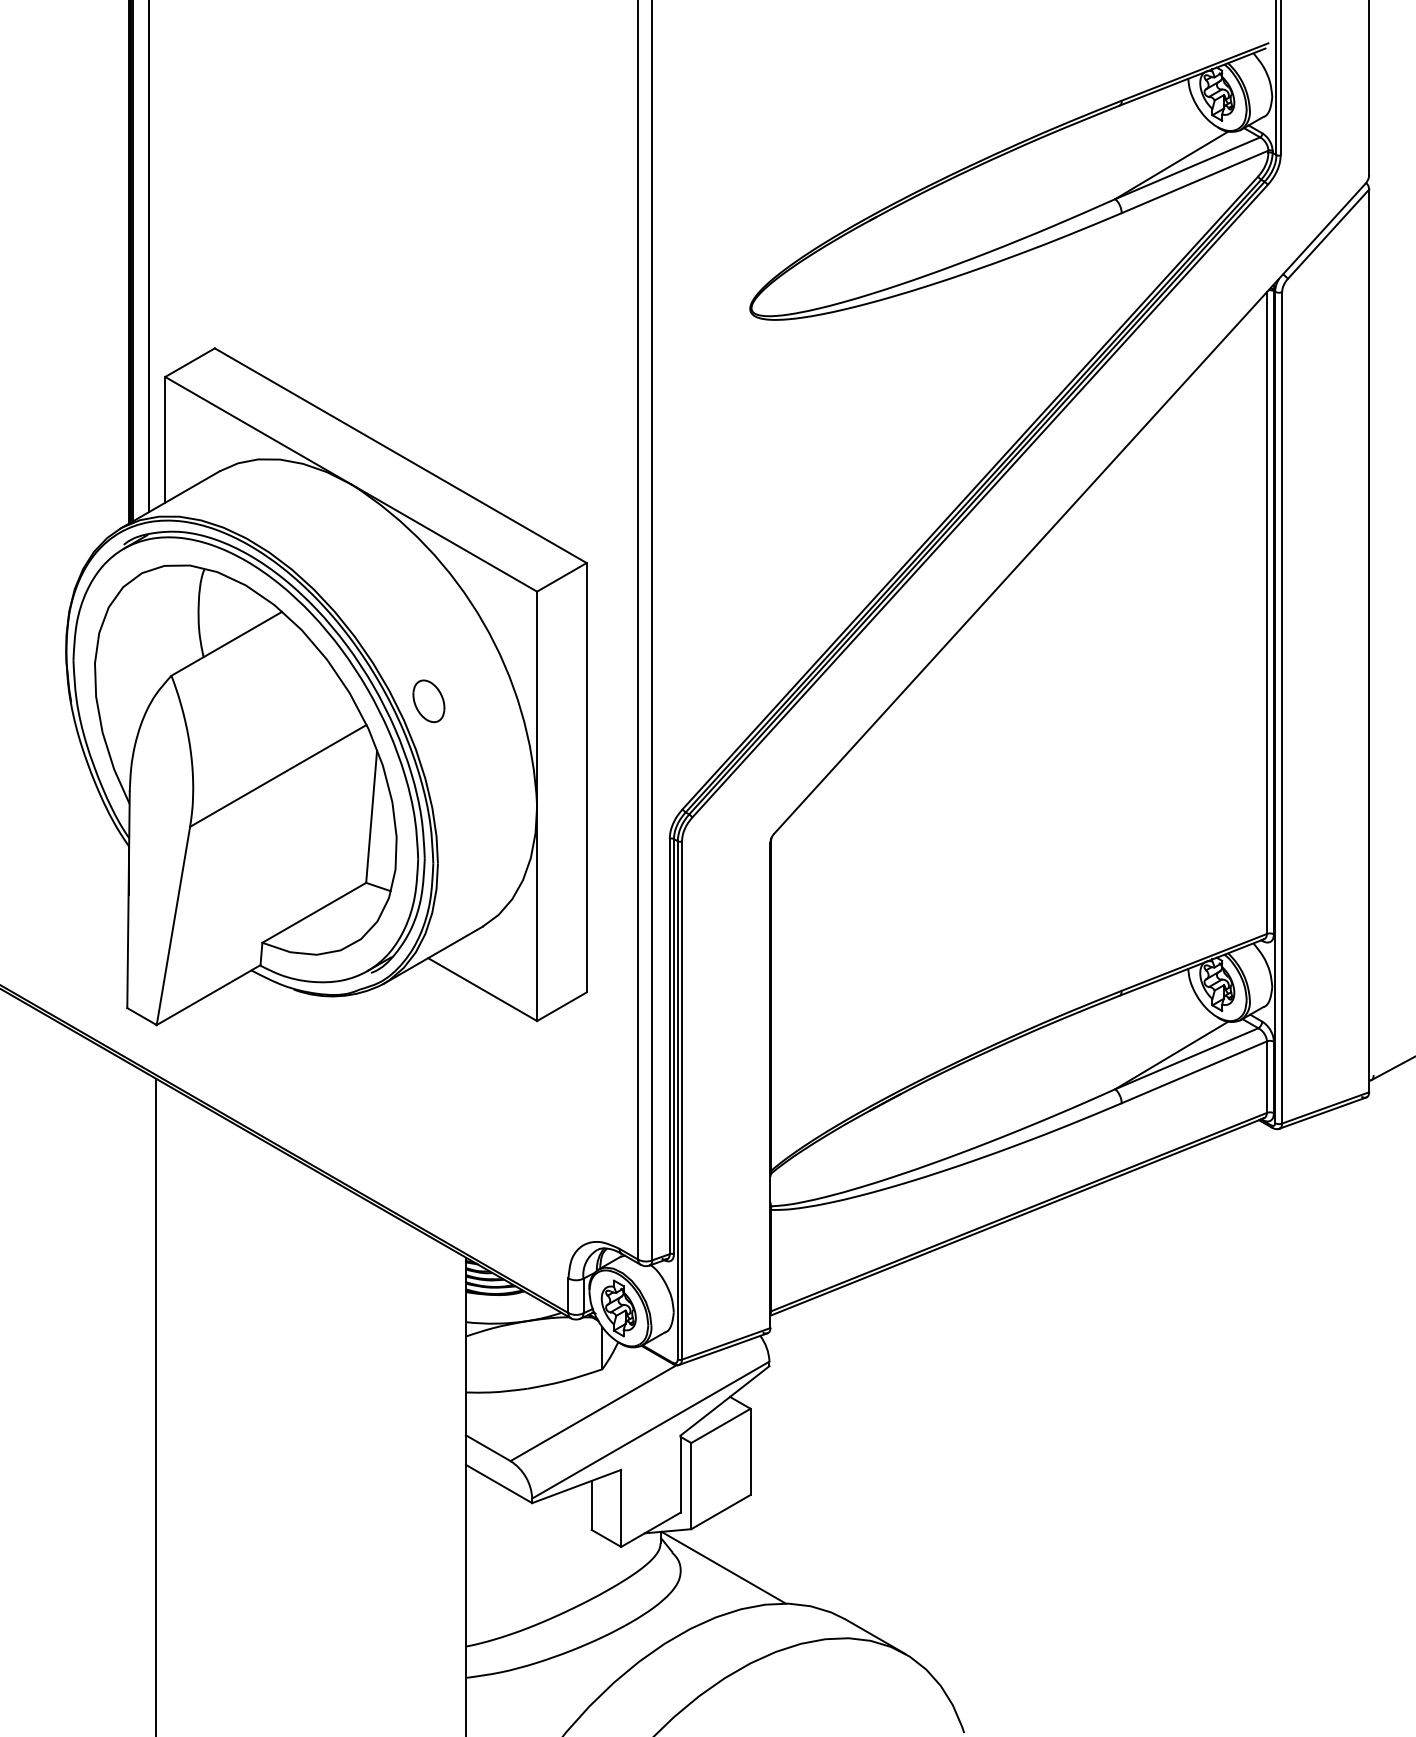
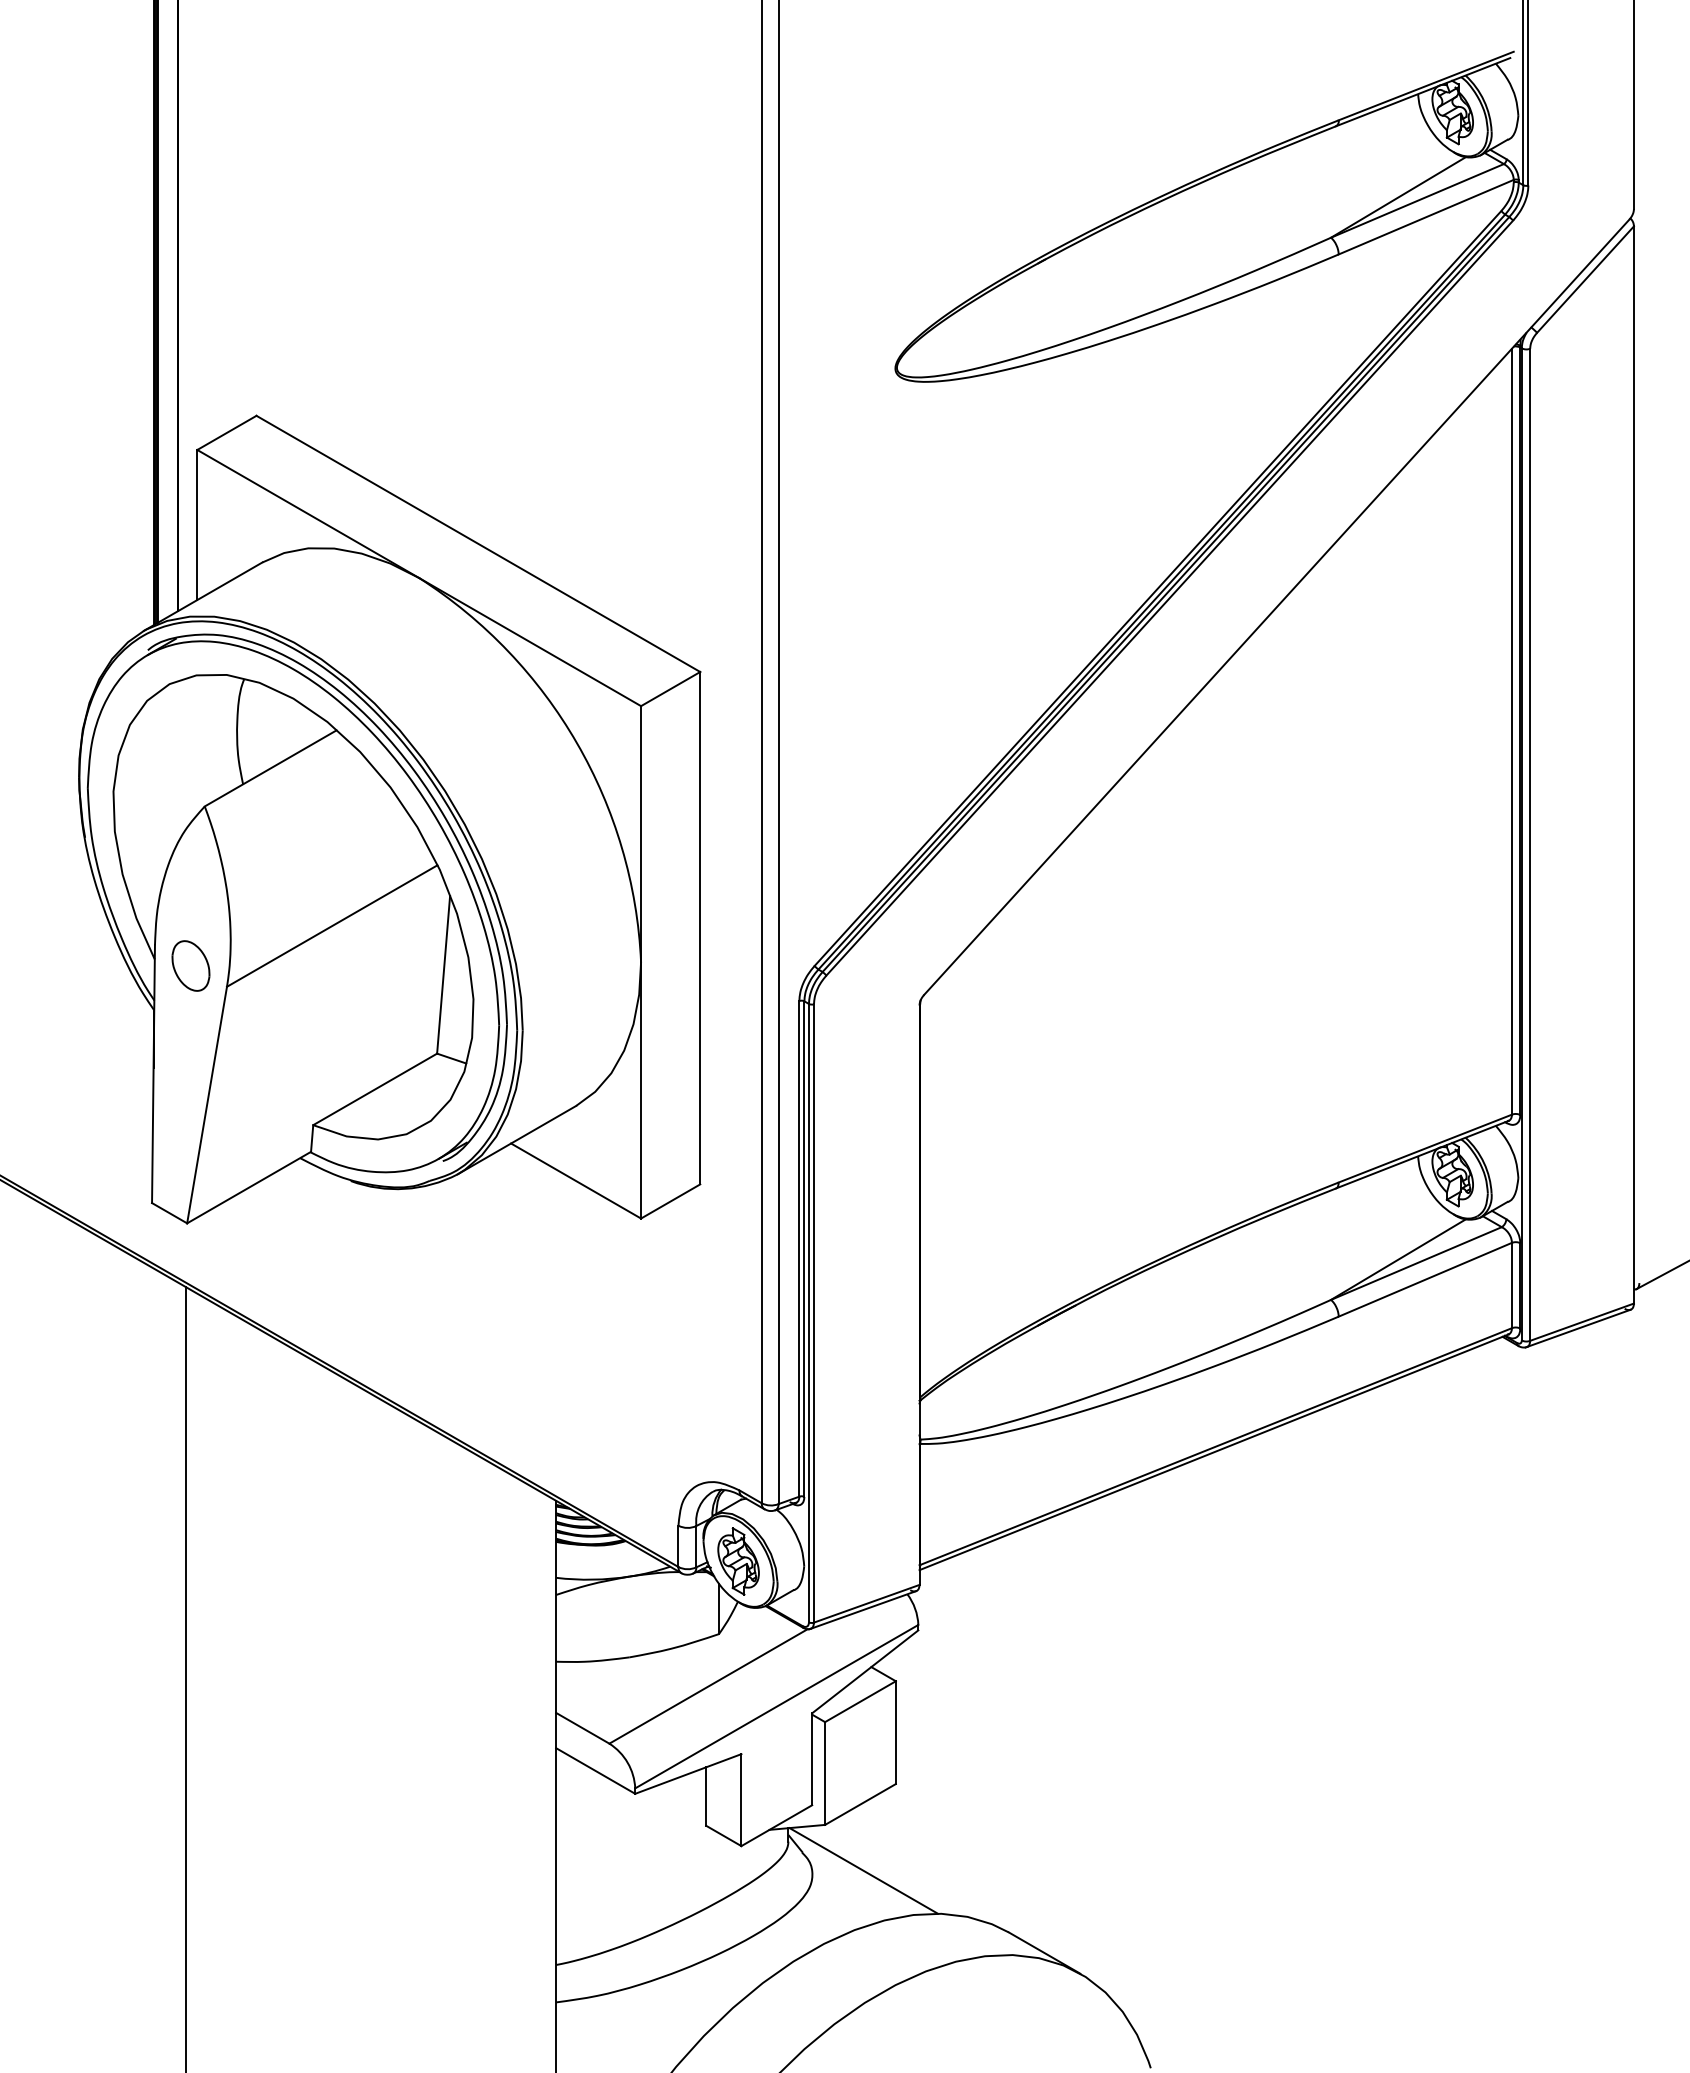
part: (428, 700) -> (190, 965), moved

